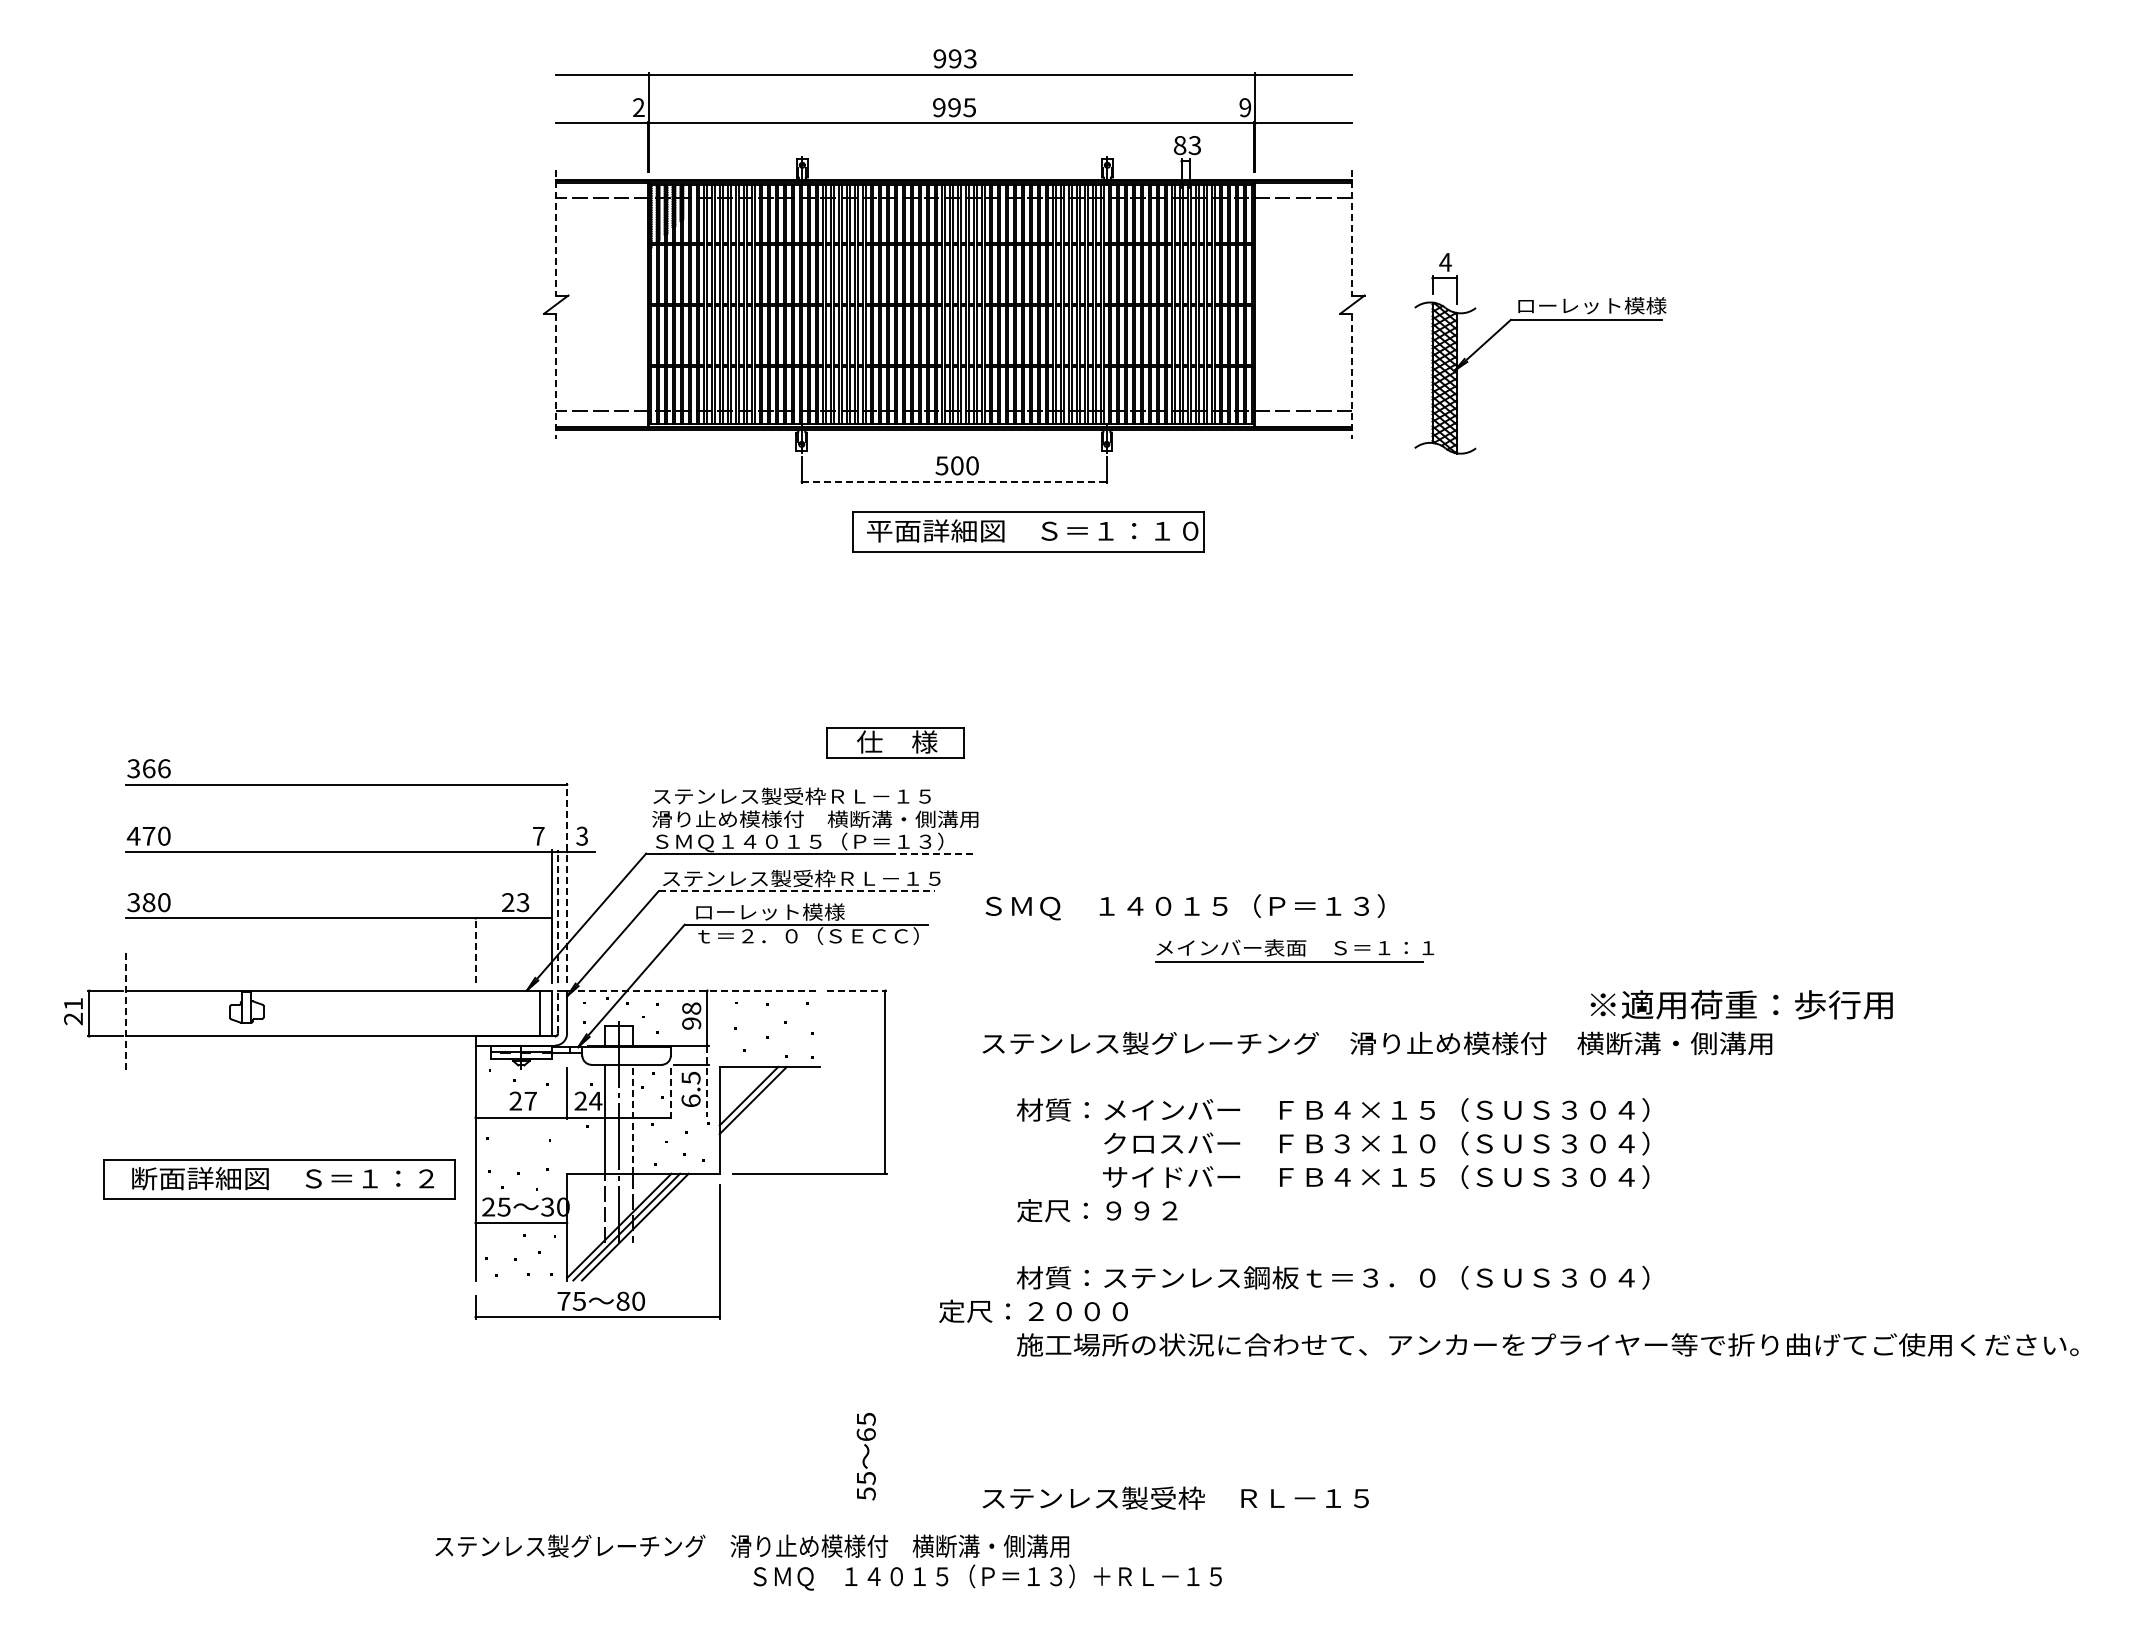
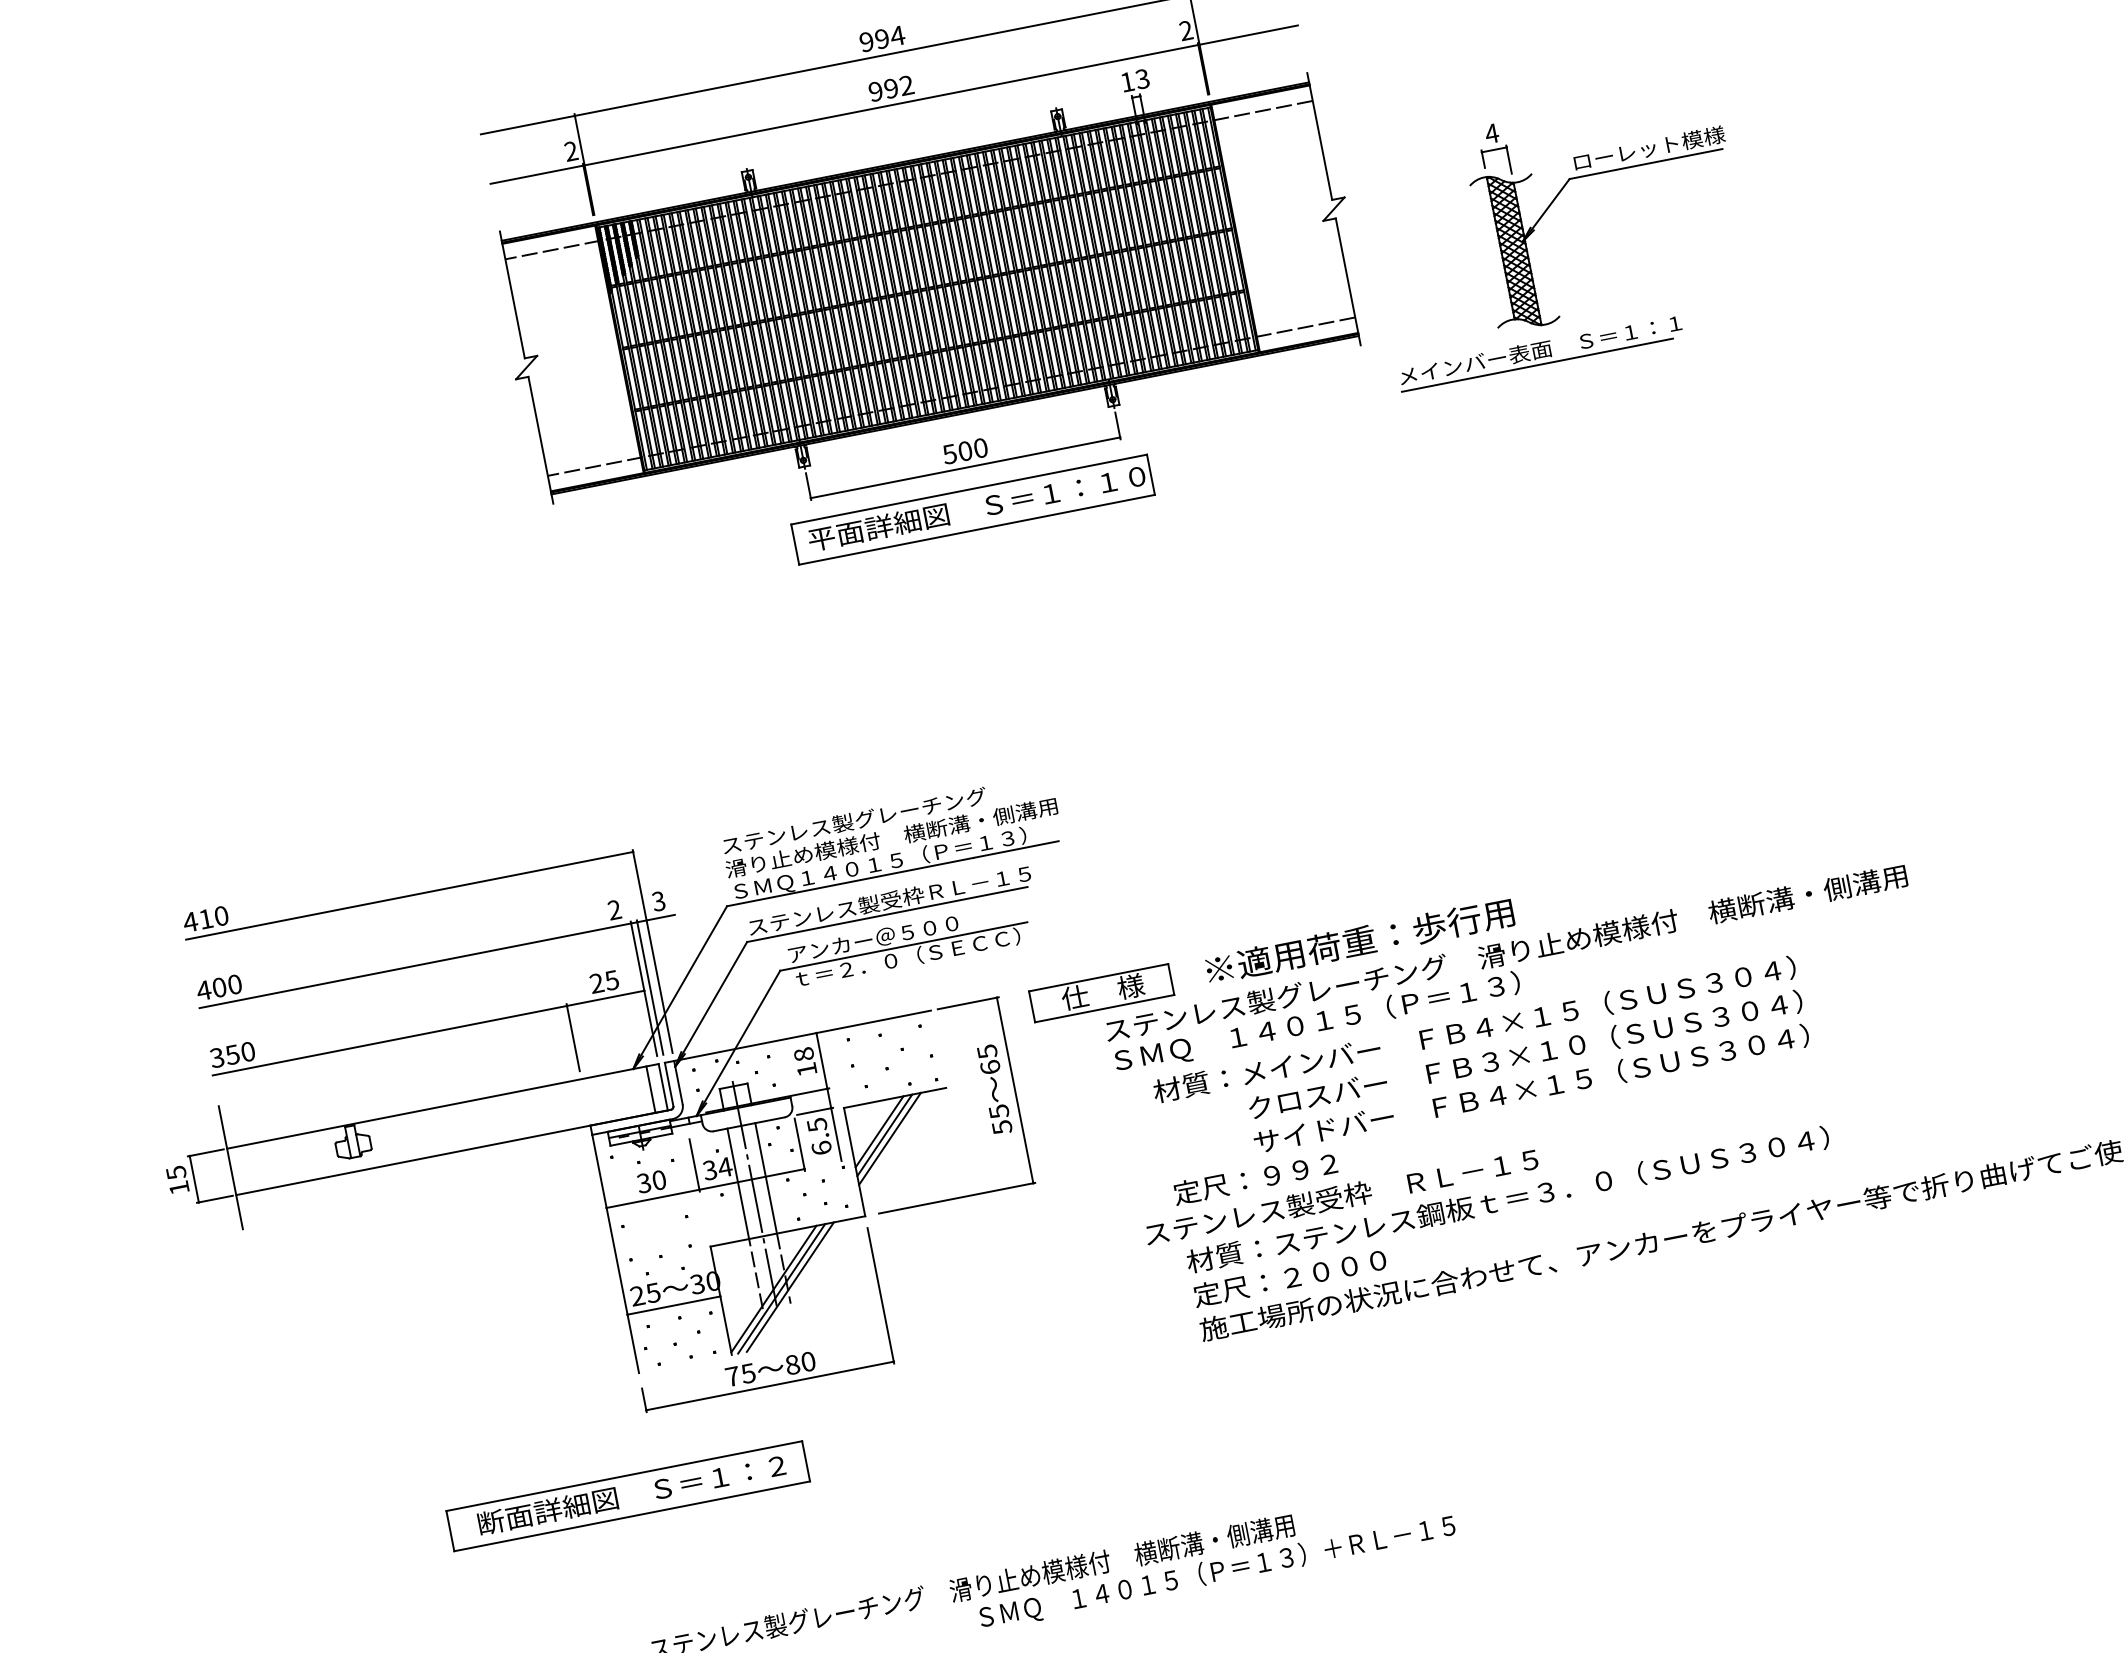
text: (970, 58) -> (897, 35), 993 -> 994
text: (969, 107) -> (906, 85), 995 -> 992
text: (1245, 107) -> (1186, 30), 9 -> 2
text: (1180, 145) -> (1127, 81), 83 -> 13
line: (556, 233) -> (512, 295), dashed -> solid
line: (1352, 233) -> (1319, 137), dashed -> solid
part: (1540, 320) -> (1599, 173), moved
line: (556, 376) -> (541, 440), dashed -> solid
line: (1352, 376) -> (1348, 282), dashed -> solid
line: (954, 481) -> (965, 467), dashed -> solid
part: (1028, 531) -> (972, 509), moved
part: (895, 742) -> (1101, 992), moved
text: (148, 768) -> (205, 918), 366 -> 410
text: (857, 796) -> (929, 806), ステンレス製受枠ＲＬ－１５ -> ステンレス製グレーチング
text: (148, 835) -> (218, 986), 470 -> 400
text: (538, 835) -> (614, 909), 7 -> 2
line: (931, 853) -> (1016, 849), dashed -> solid
line: (567, 882) -> (653, 951), dashed -> solid
line: (797, 891) -> (888, 914), dashed -> solid
text: (148, 902) -> (232, 1054), 380 -> 350
text: (523, 902) -> (612, 980), 23 -> 25
text: (1184, 907) -> (1316, 1023), moved
text: (778, 911) -> (872, 938), ローレット模様 -> アンカー＠５００
line: (557, 915) -> (649, 986), dashed -> solid
line: (475, 949) -> (573, 1037), dashed -> solid
part: (1294, 950) -> (1540, 352), moved
line: (693, 990) -> (802, 1035), dashed -> solid
line: (857, 990) -> (968, 1003), dashed -> solid
text: (1741, 1004) -> (1359, 941), moved
line: (126, 1009) -> (231, 1167), dashed -> solid
text: (73, 1011) -> (177, 1180), 21 -> 15
line: (557, 1011) -> (668, 1084), dashed -> solid
text: (691, 1023) -> (806, 1069), 98 -> 18
line: (707, 1081) -> (834, 1125), dashed -> solid
line: (670, 1093) -> (799, 1144), dashed -> solid
text: (523, 1100) -> (651, 1181), 27 -> 30
text: (580, 1101) -> (709, 1170), 24 -> 34
line: (757, 1104) -> (889, 1138), added
line: (632, 1118) -> (765, 1177), dashed -> solid
part: (279, 1179) -> (628, 1496), moved
text: (1033, 1310) -> (1289, 1276), moved
text: (865, 1456) -> (993, 1089), moved
text: (1175, 1497) -> (1341, 1196), moved

